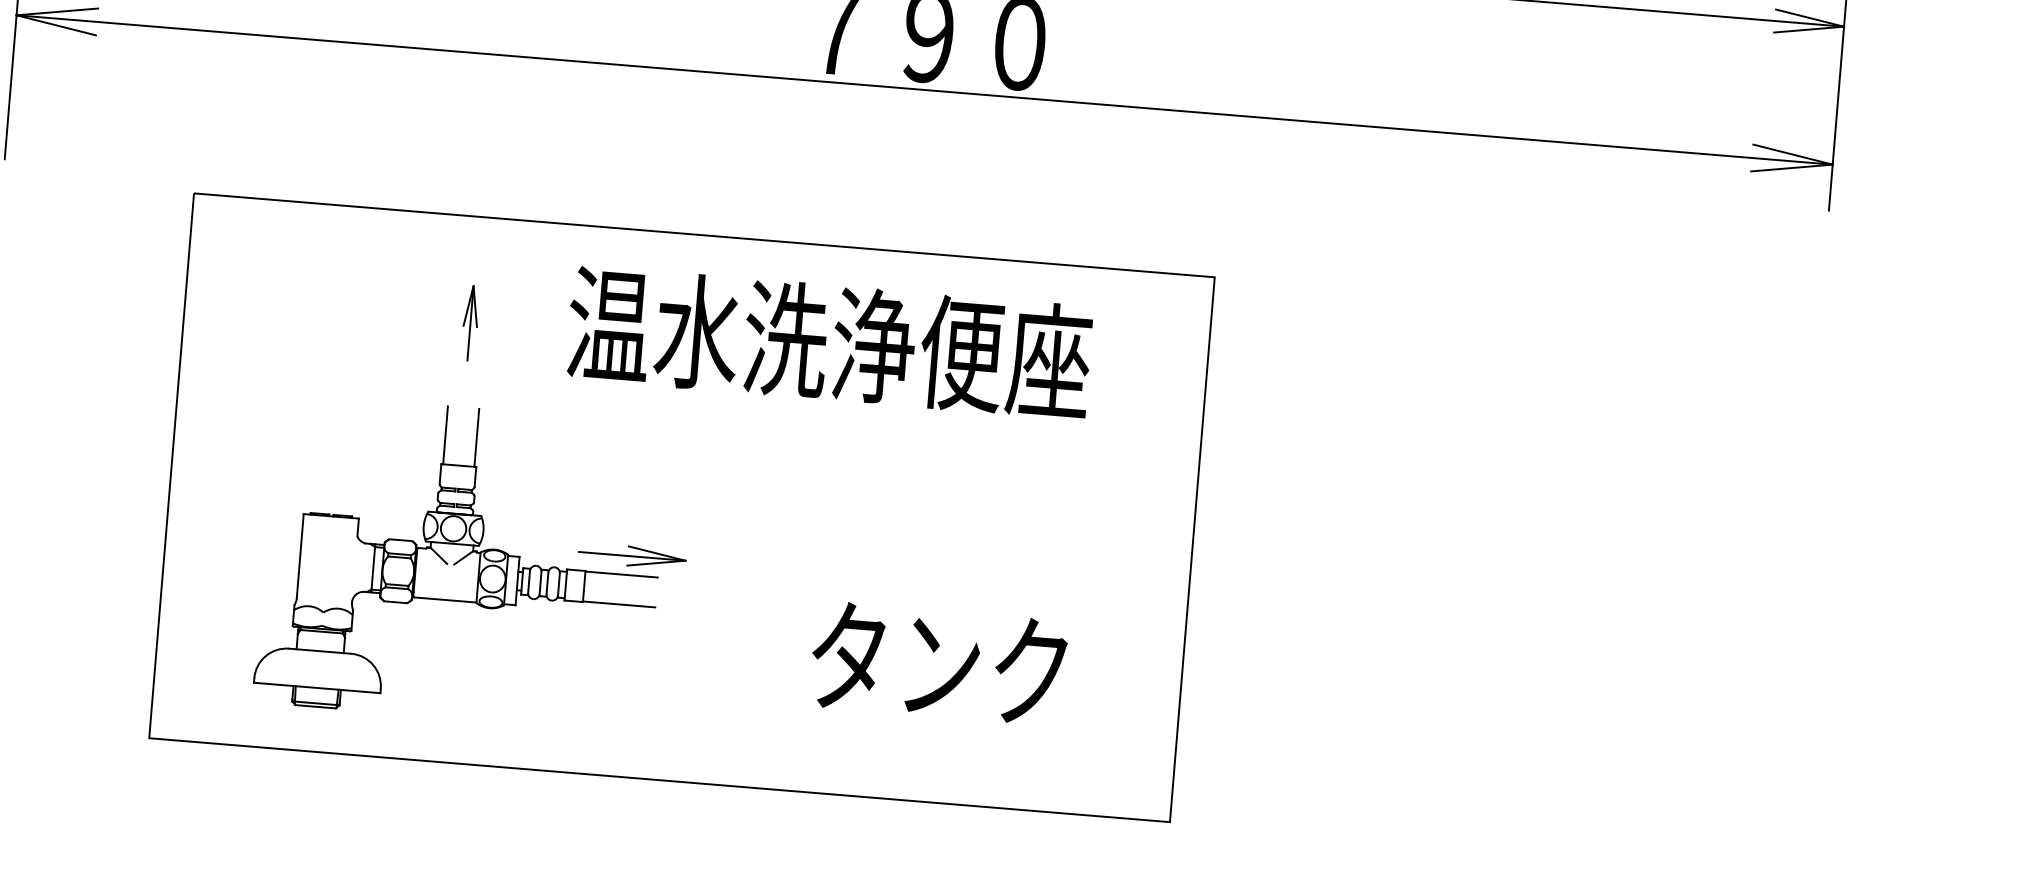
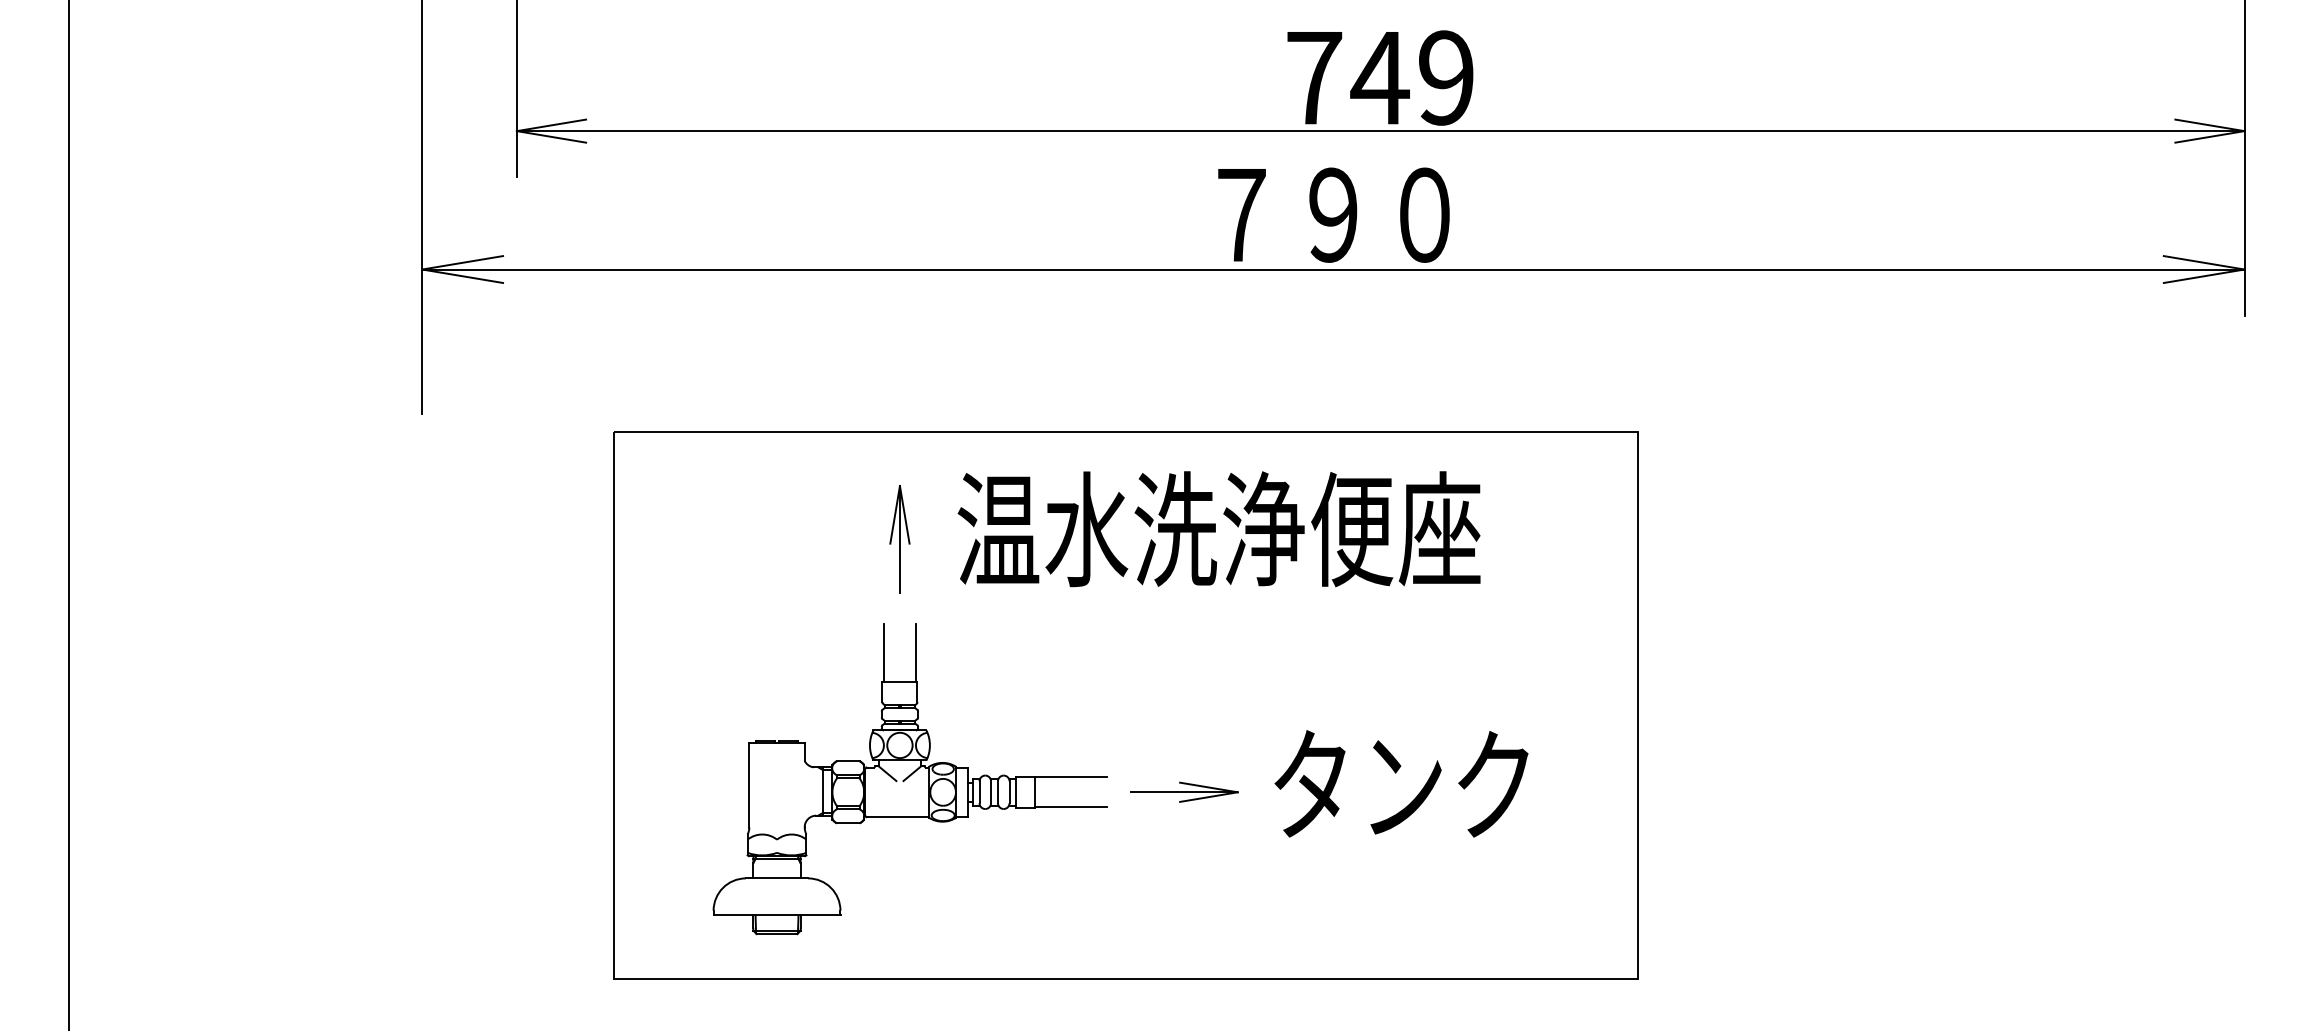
part: (470, 323) -> (899, 539), size x1.43
text: (828, 342) -> (1218, 529), moved
part: (632, 555) -> (1184, 791), moved
text: (938, 663) -> (1401, 783), moved

